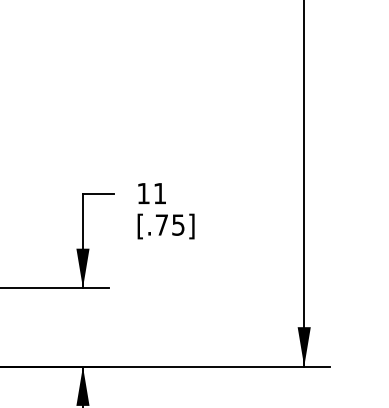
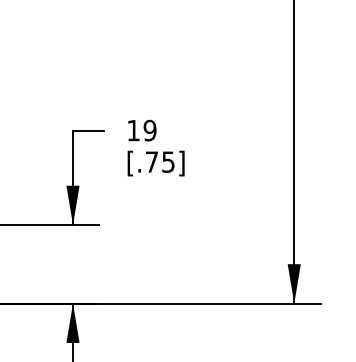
text: (159, 193) -> (149, 130), 11 -> 19

